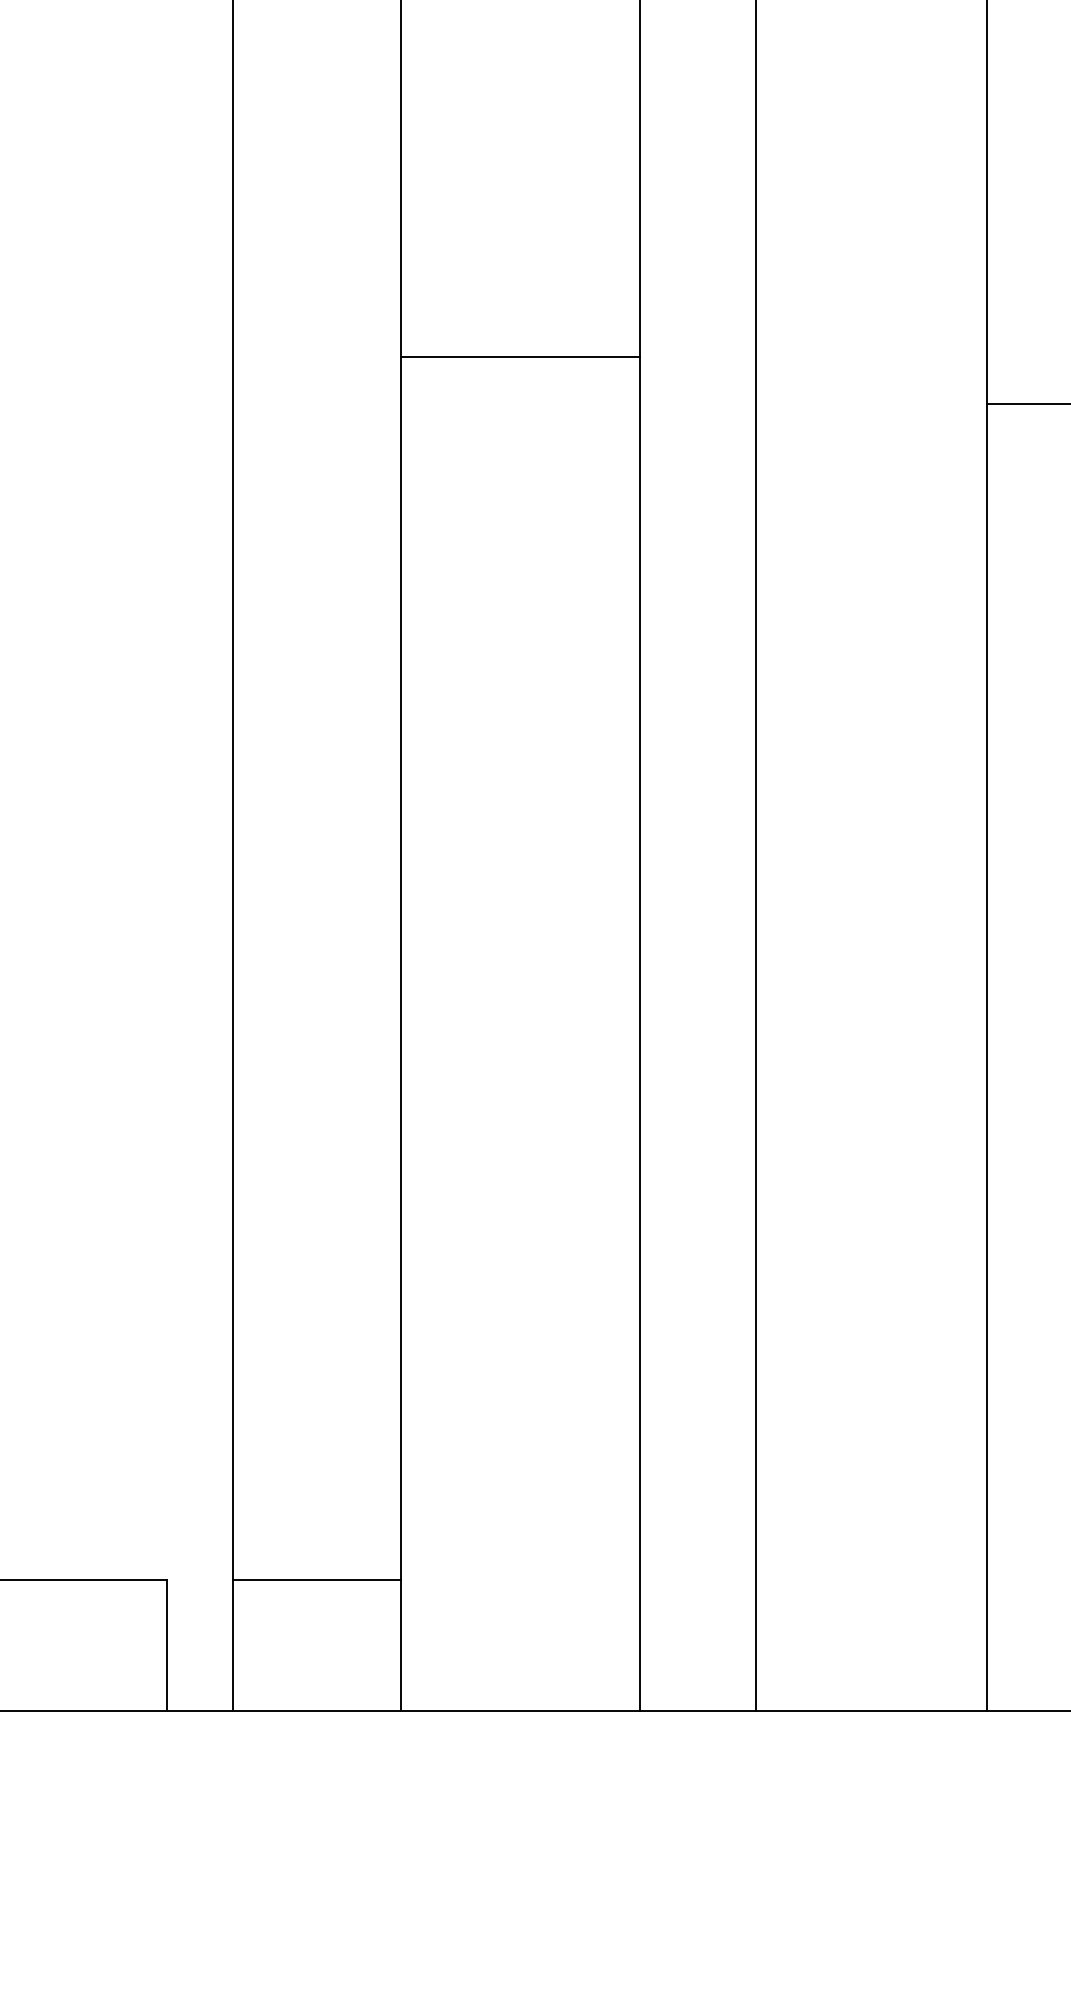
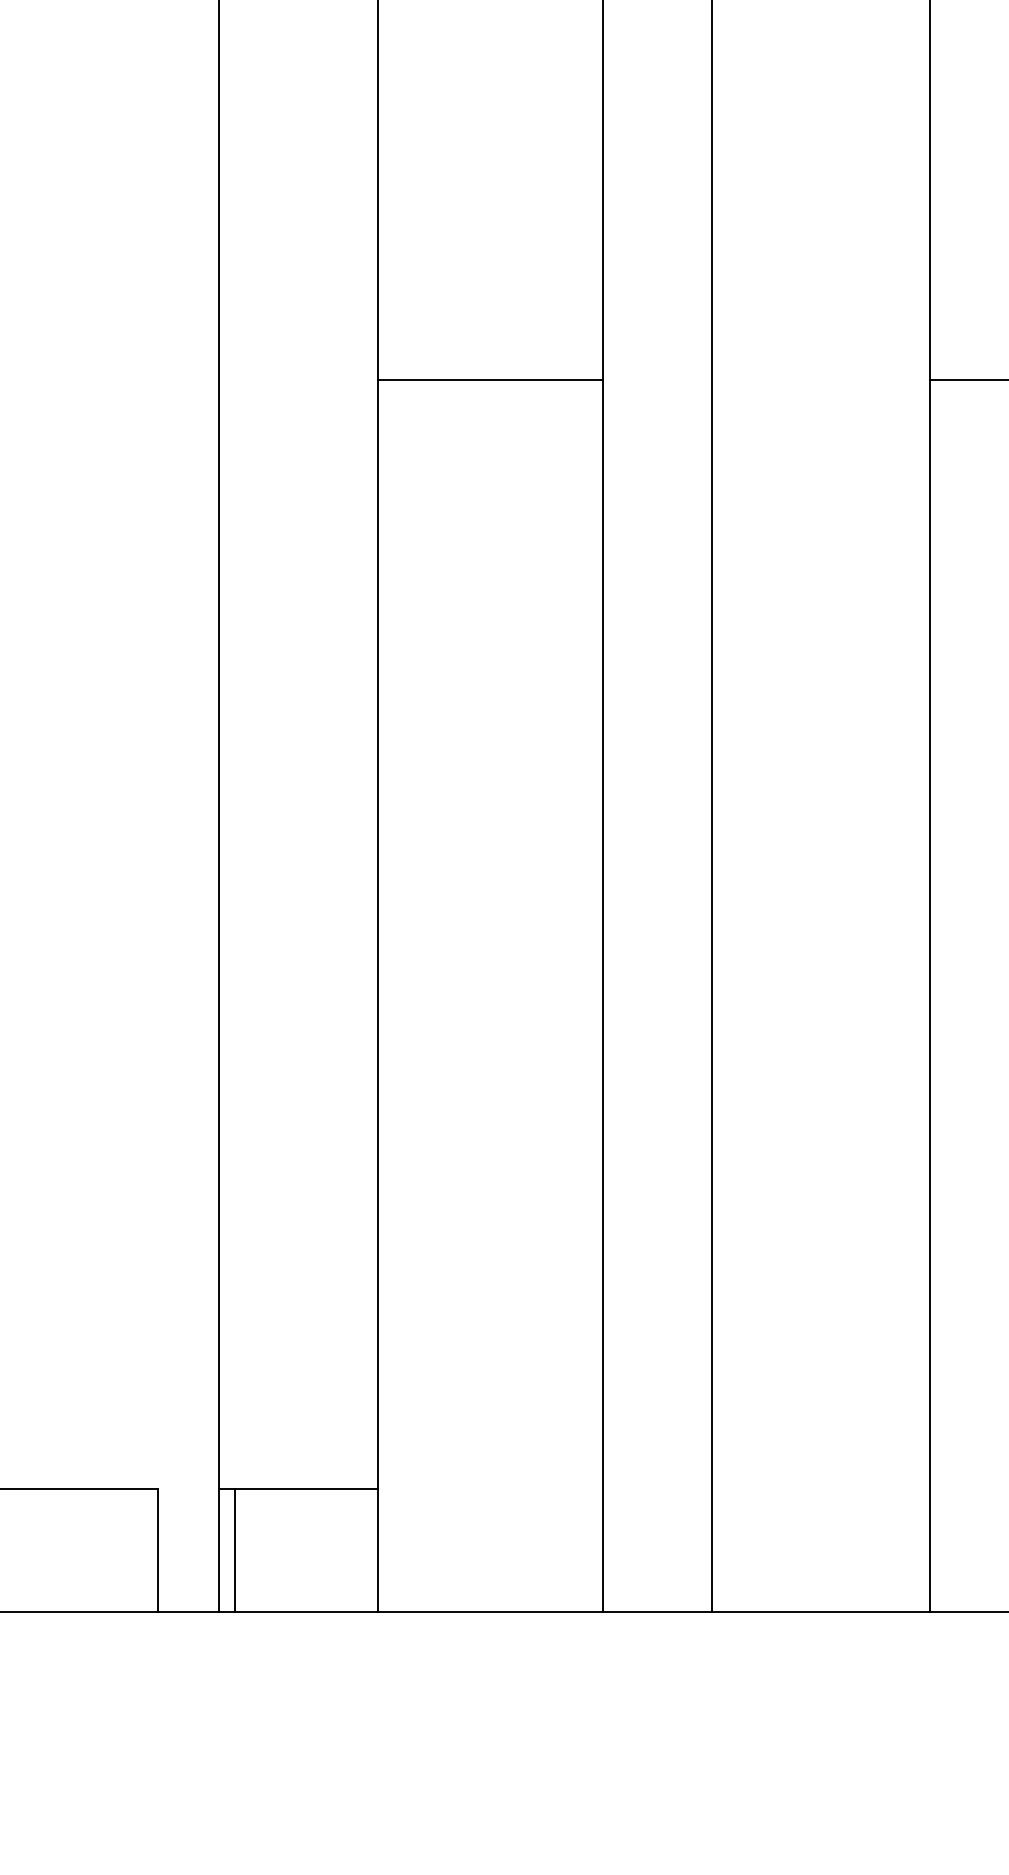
line: (519, 356) -> (489, 380), moved
line: (248, 1644) -> (234, 1549), added

